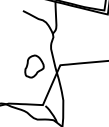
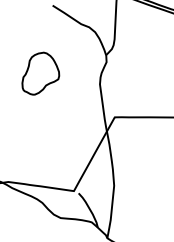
part: (34, 66) -> (41, 73), moved

